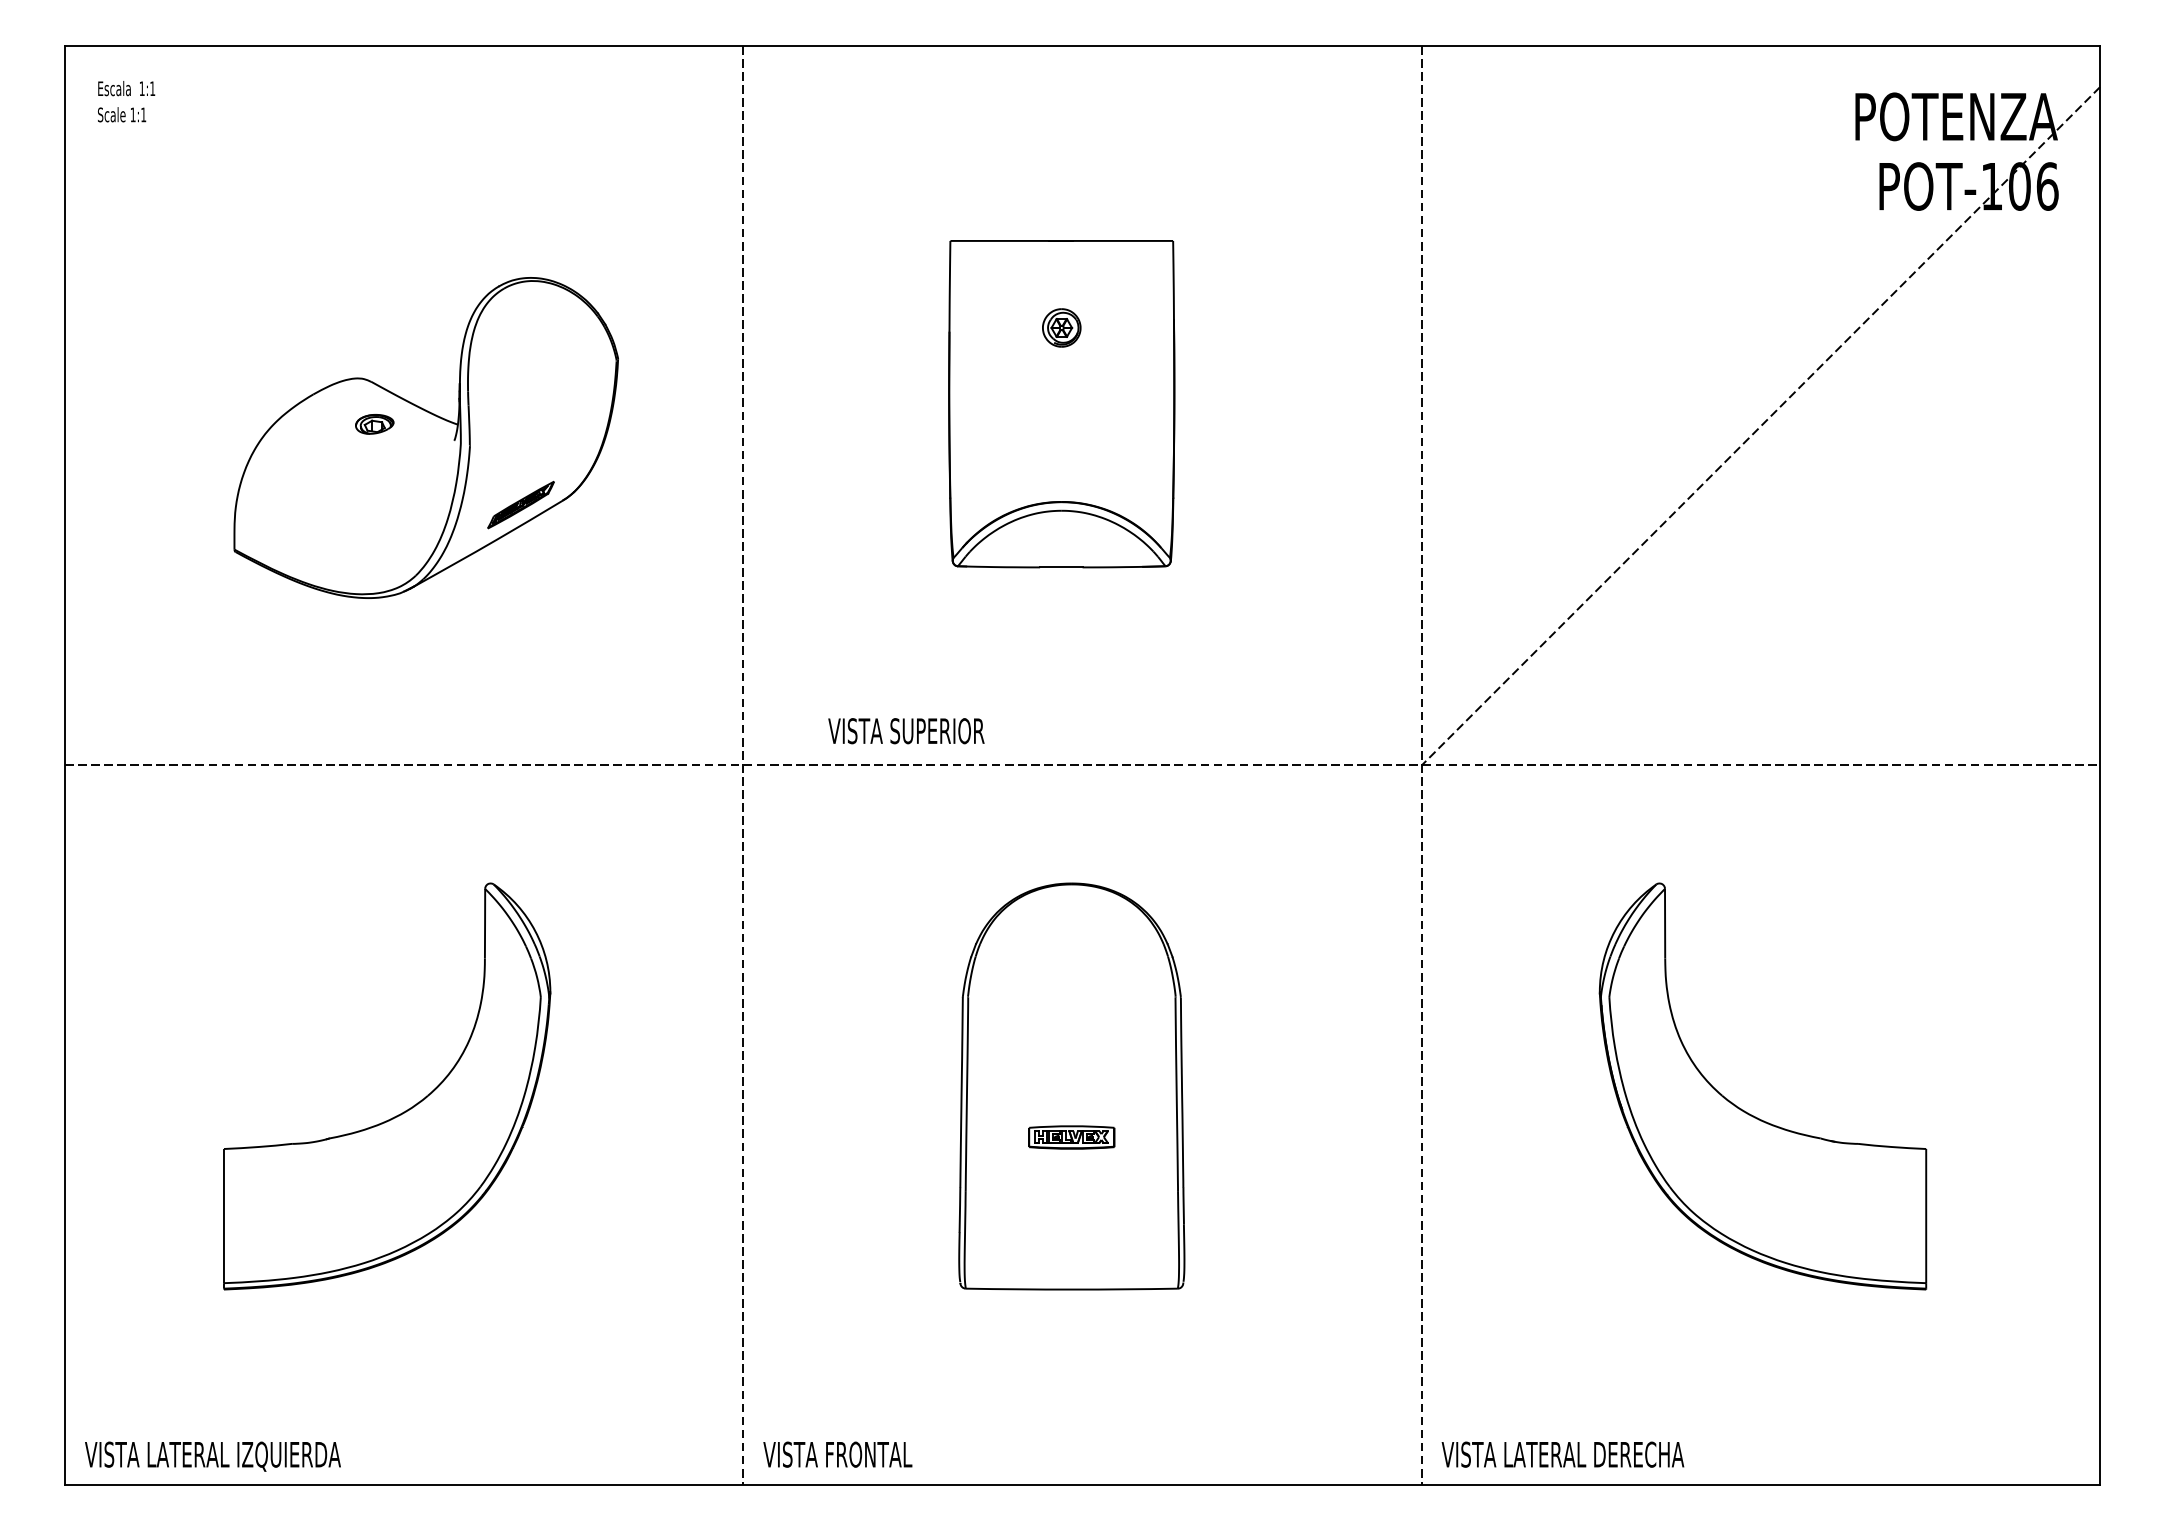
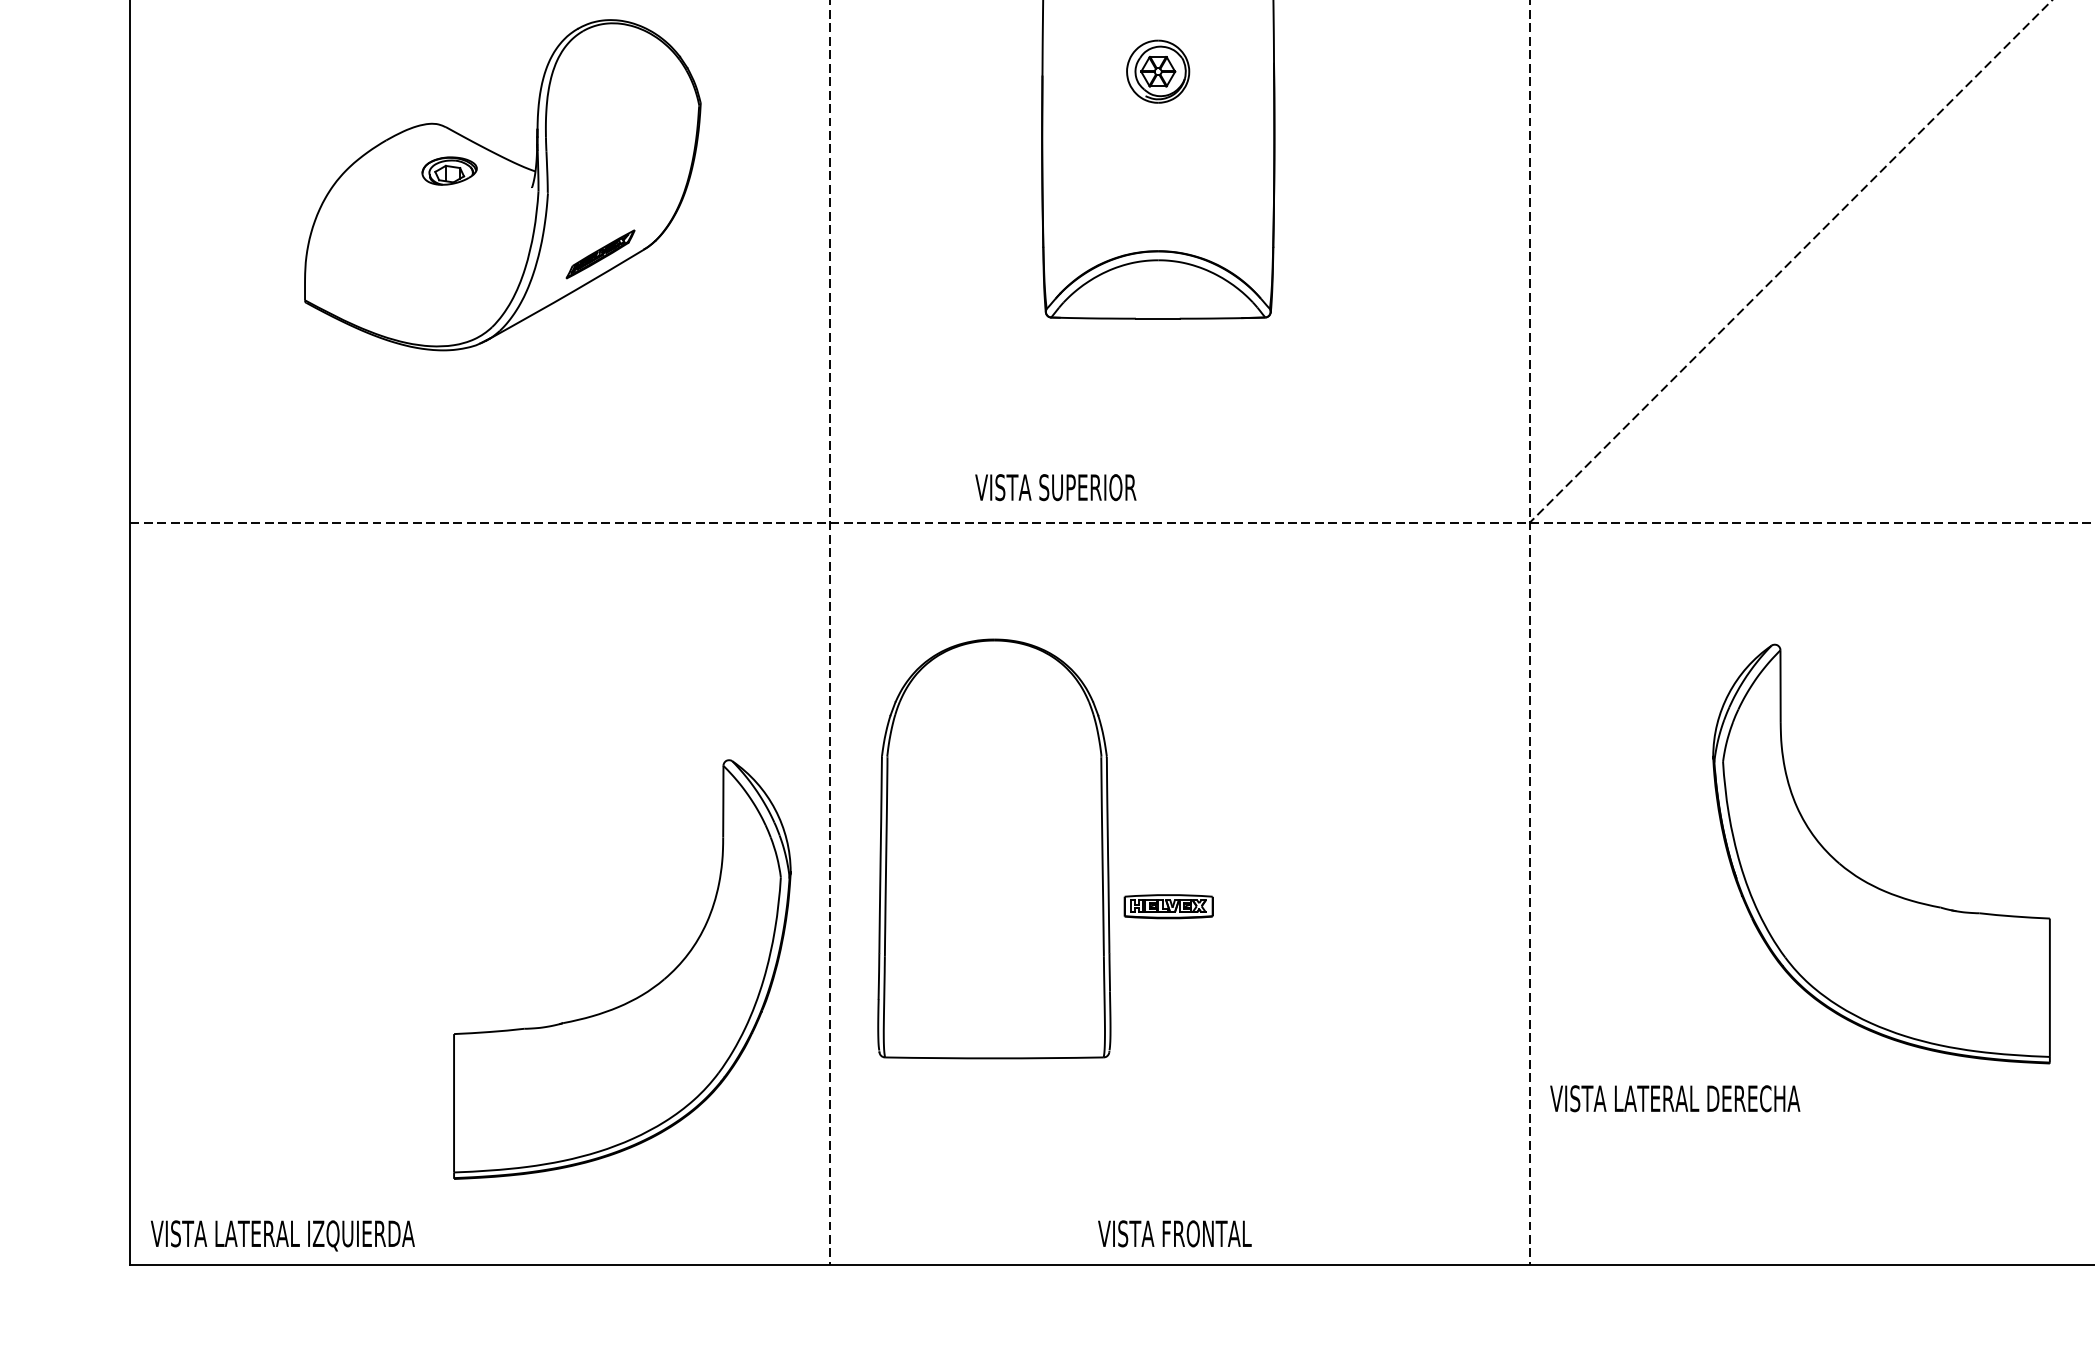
part: (1061, 327) -> (1158, 71), size x1.6
part: (374, 424) -> (449, 171), size x1.4
text: (906, 731) -> (1055, 487), moved
part: (1071, 1086) -> (994, 848), moved
part: (403, 1111) -> (639, 995), moved
text: (837, 1454) -> (1174, 1233), moved
text: (1562, 1454) -> (1674, 1098), moved

